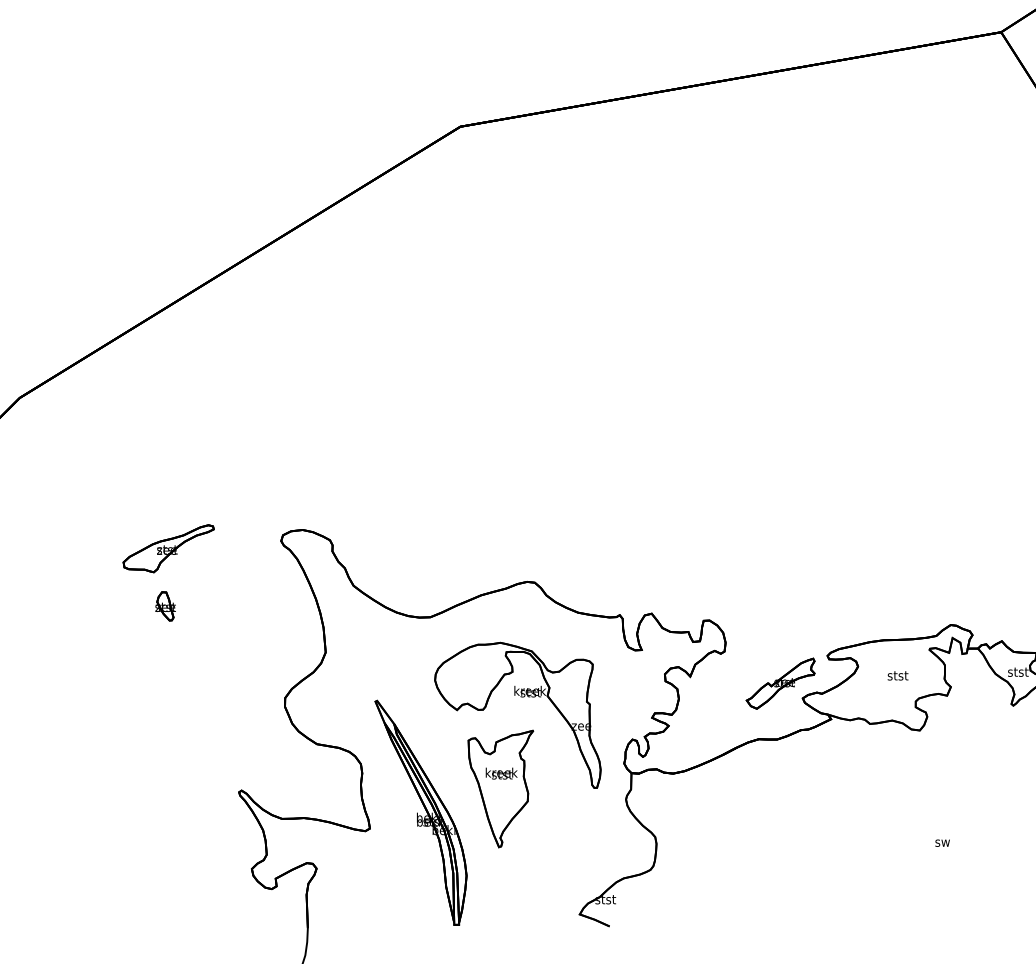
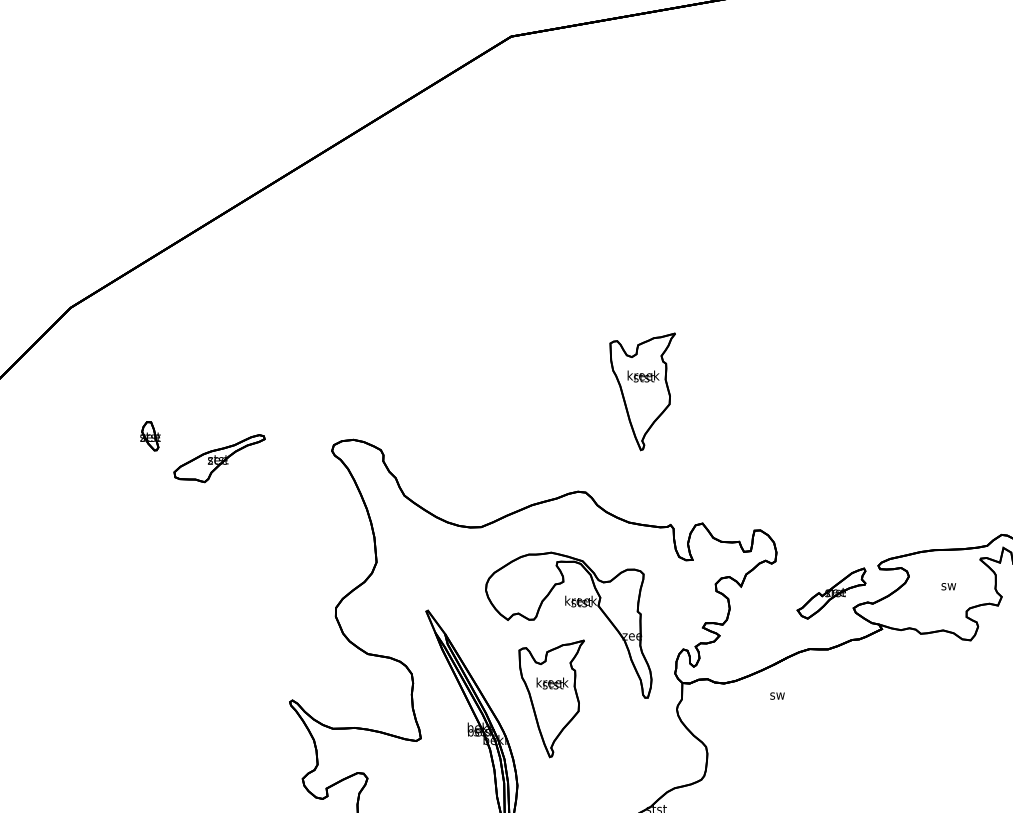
part: (591, 481) -> (642, 391), added
part: (165, 606) -> (150, 436), moved
text: (897, 675) -> (948, 585), stst -> sw
text: (942, 842) -> (777, 695), moved

